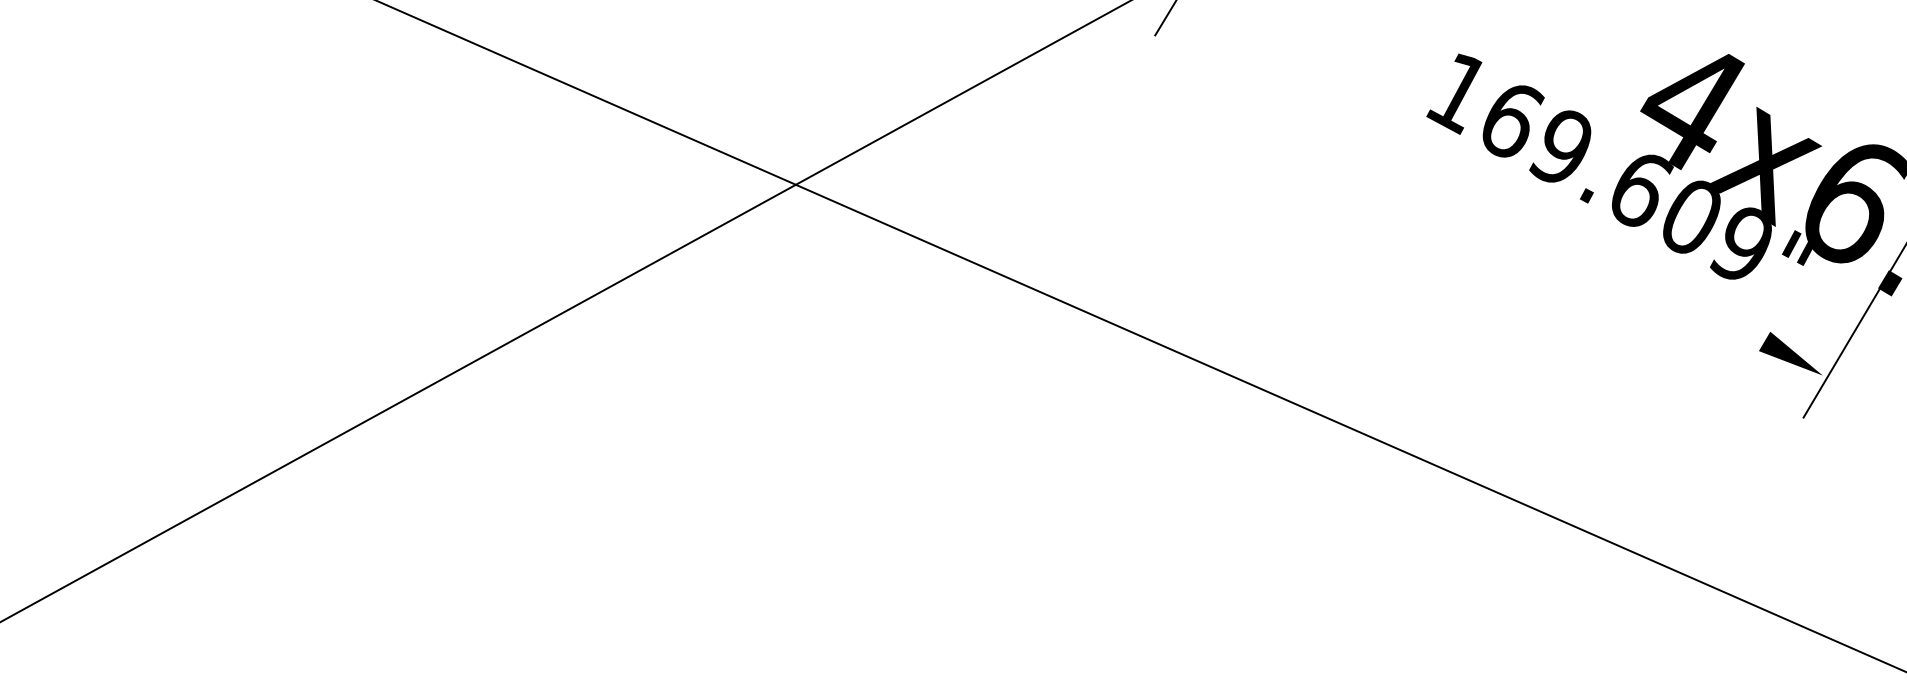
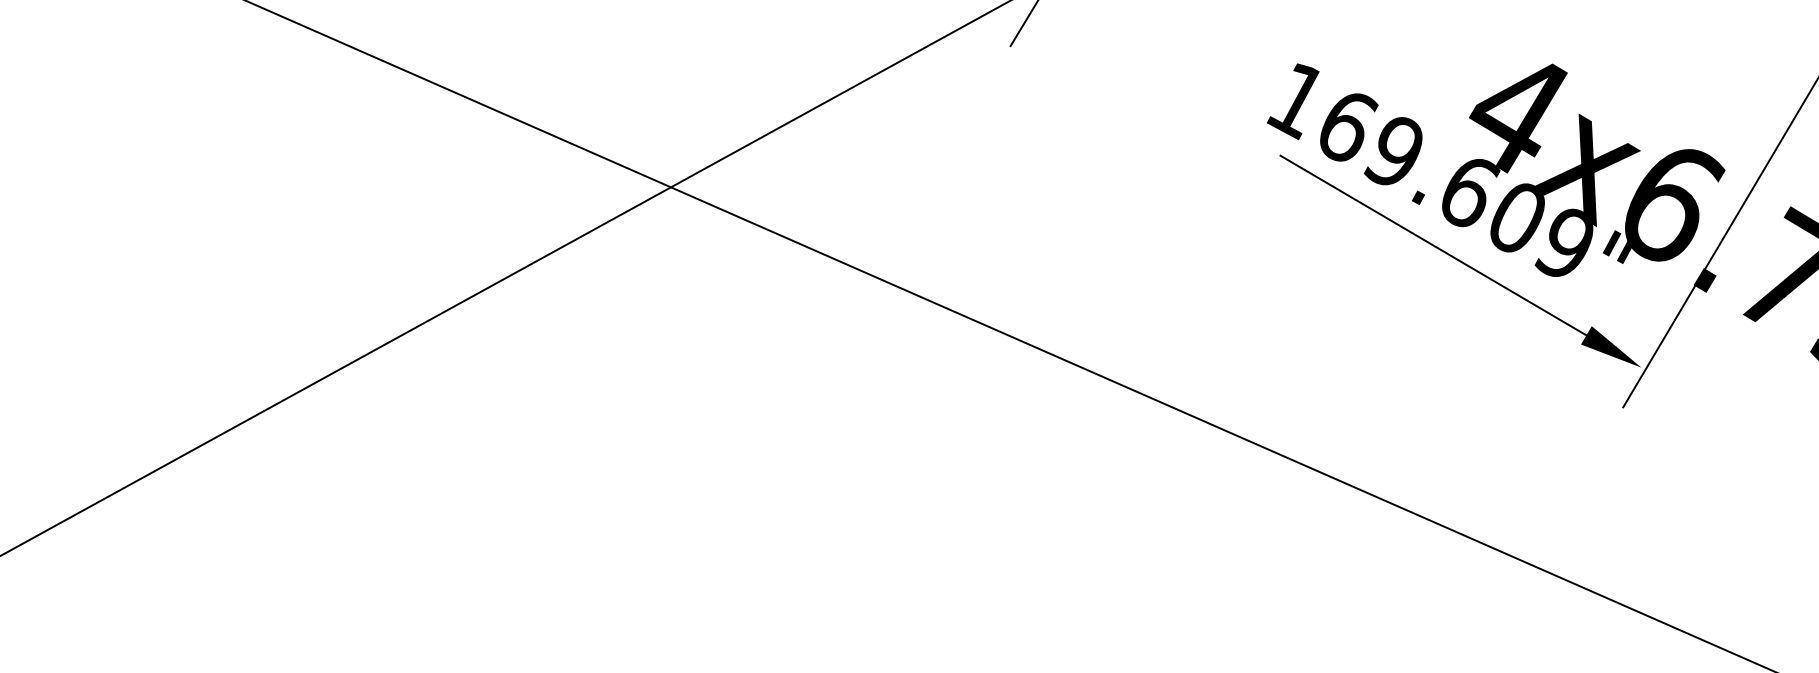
line: (1602, 246) -> (1433, 245), added

